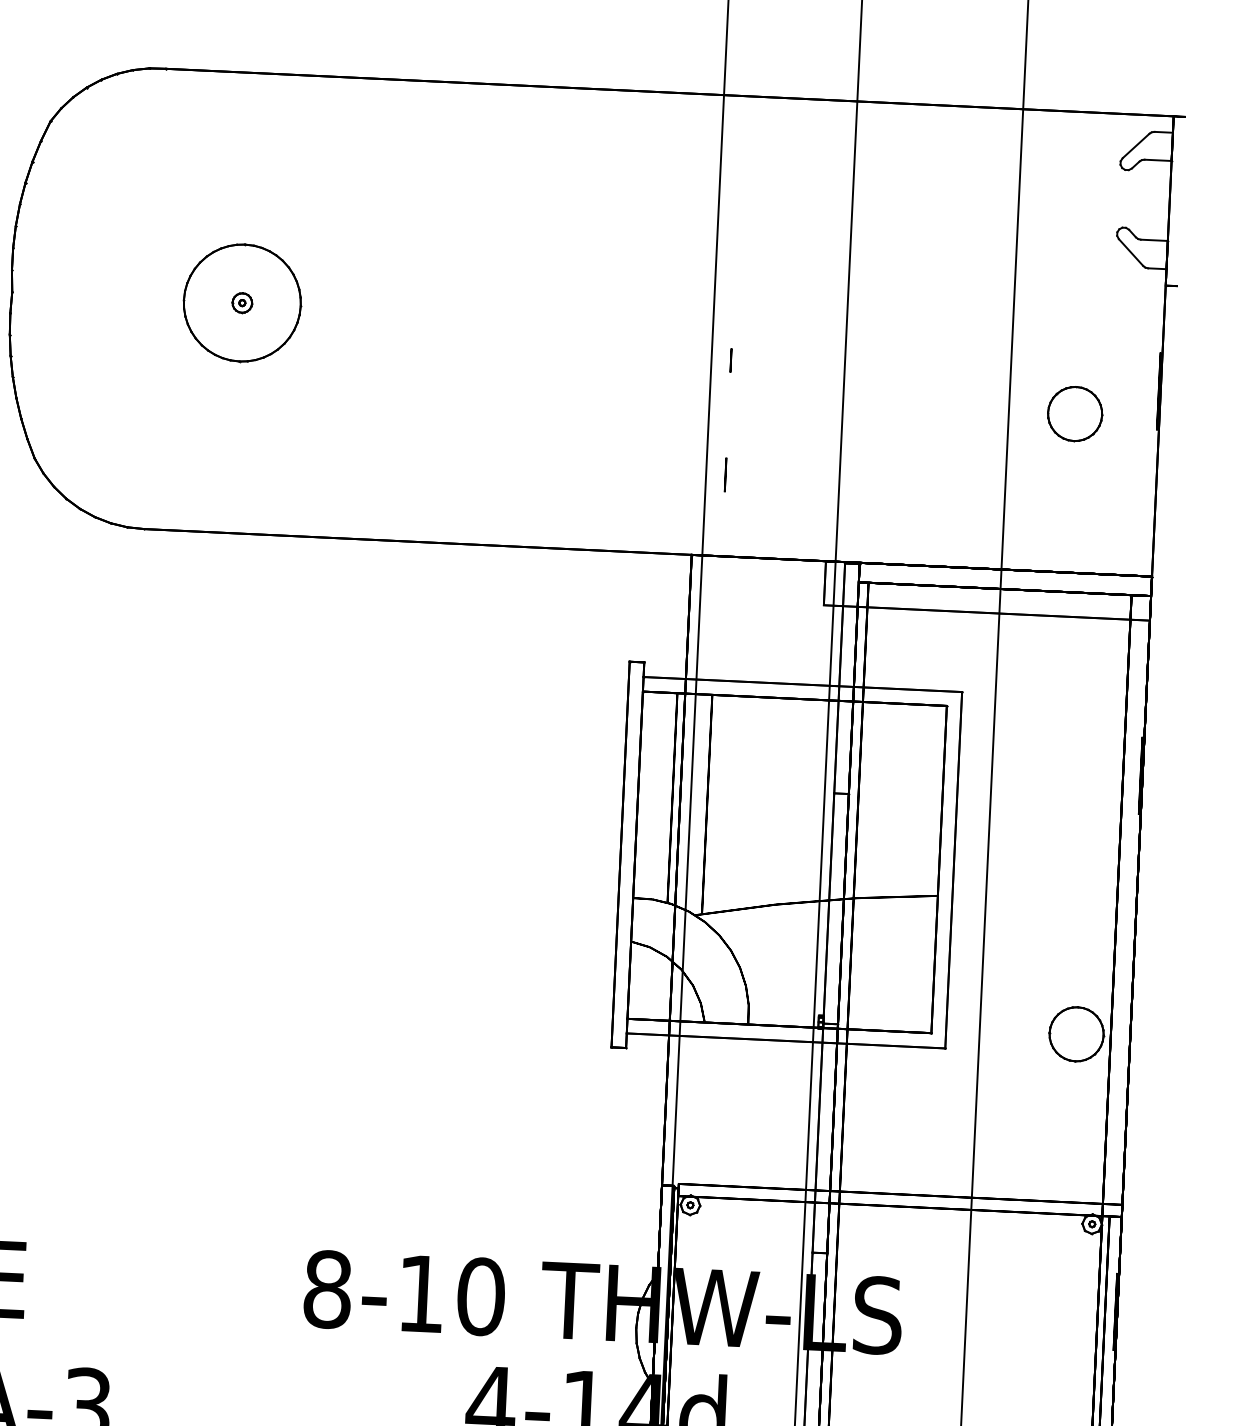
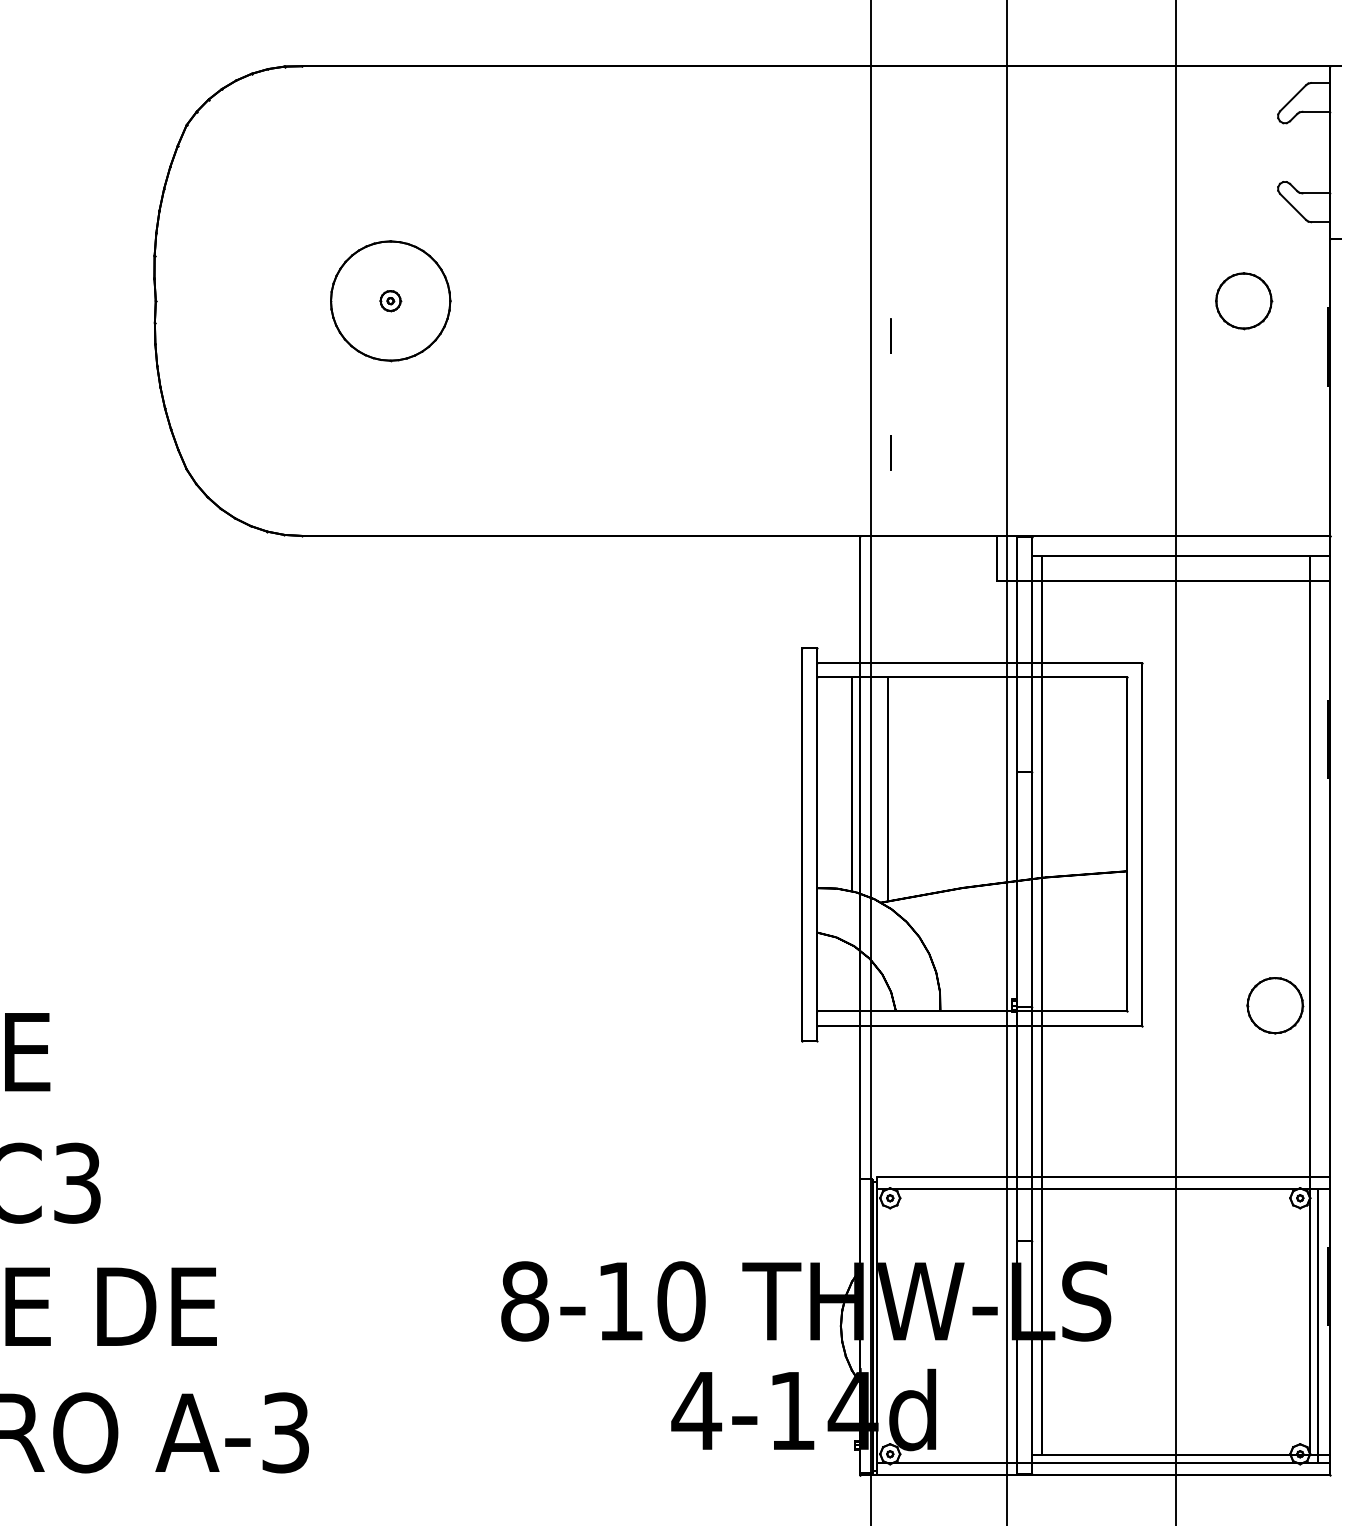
circle: (730, 359) -> (890, 335), size x1.43
part: (1075, 414) -> (1244, 301), moved

